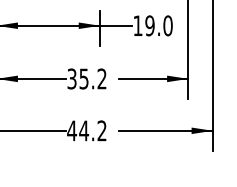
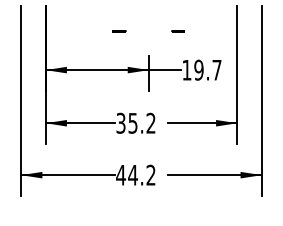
text: (167, 25) -> (216, 69), 19.0 -> 19.7

